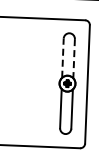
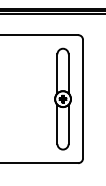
line: (63, 57) -> (57, 73), dashed -> solid
line: (73, 58) -> (68, 73), dashed -> solid

